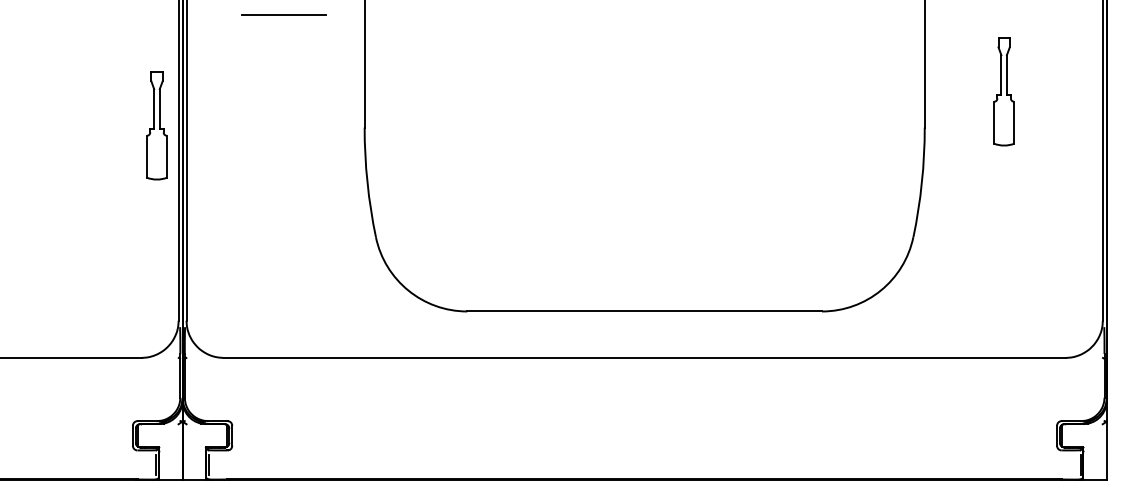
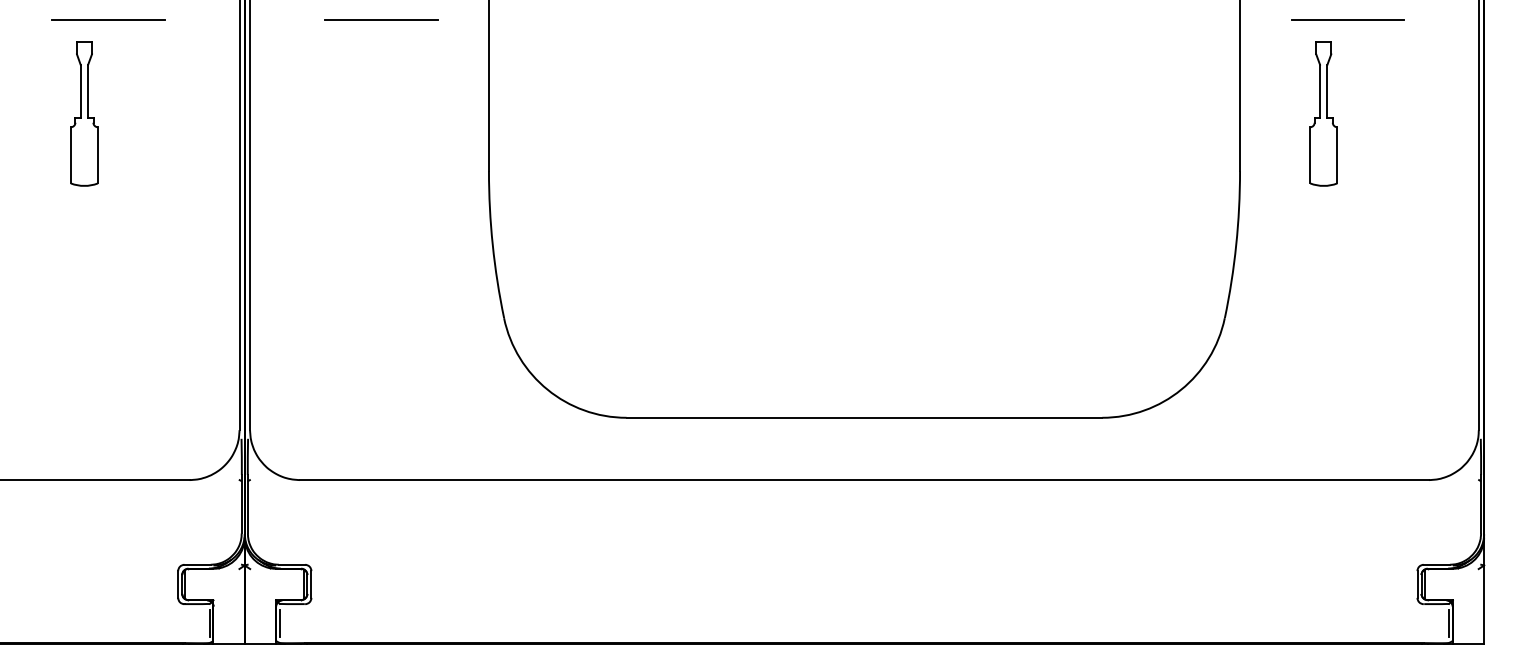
line: (80, 14) -> (107, 19), added
line: (1005, 14) -> (1348, 19), added
part: (1003, 91) -> (1322, 113), moved
part: (156, 125) -> (83, 113), moved

